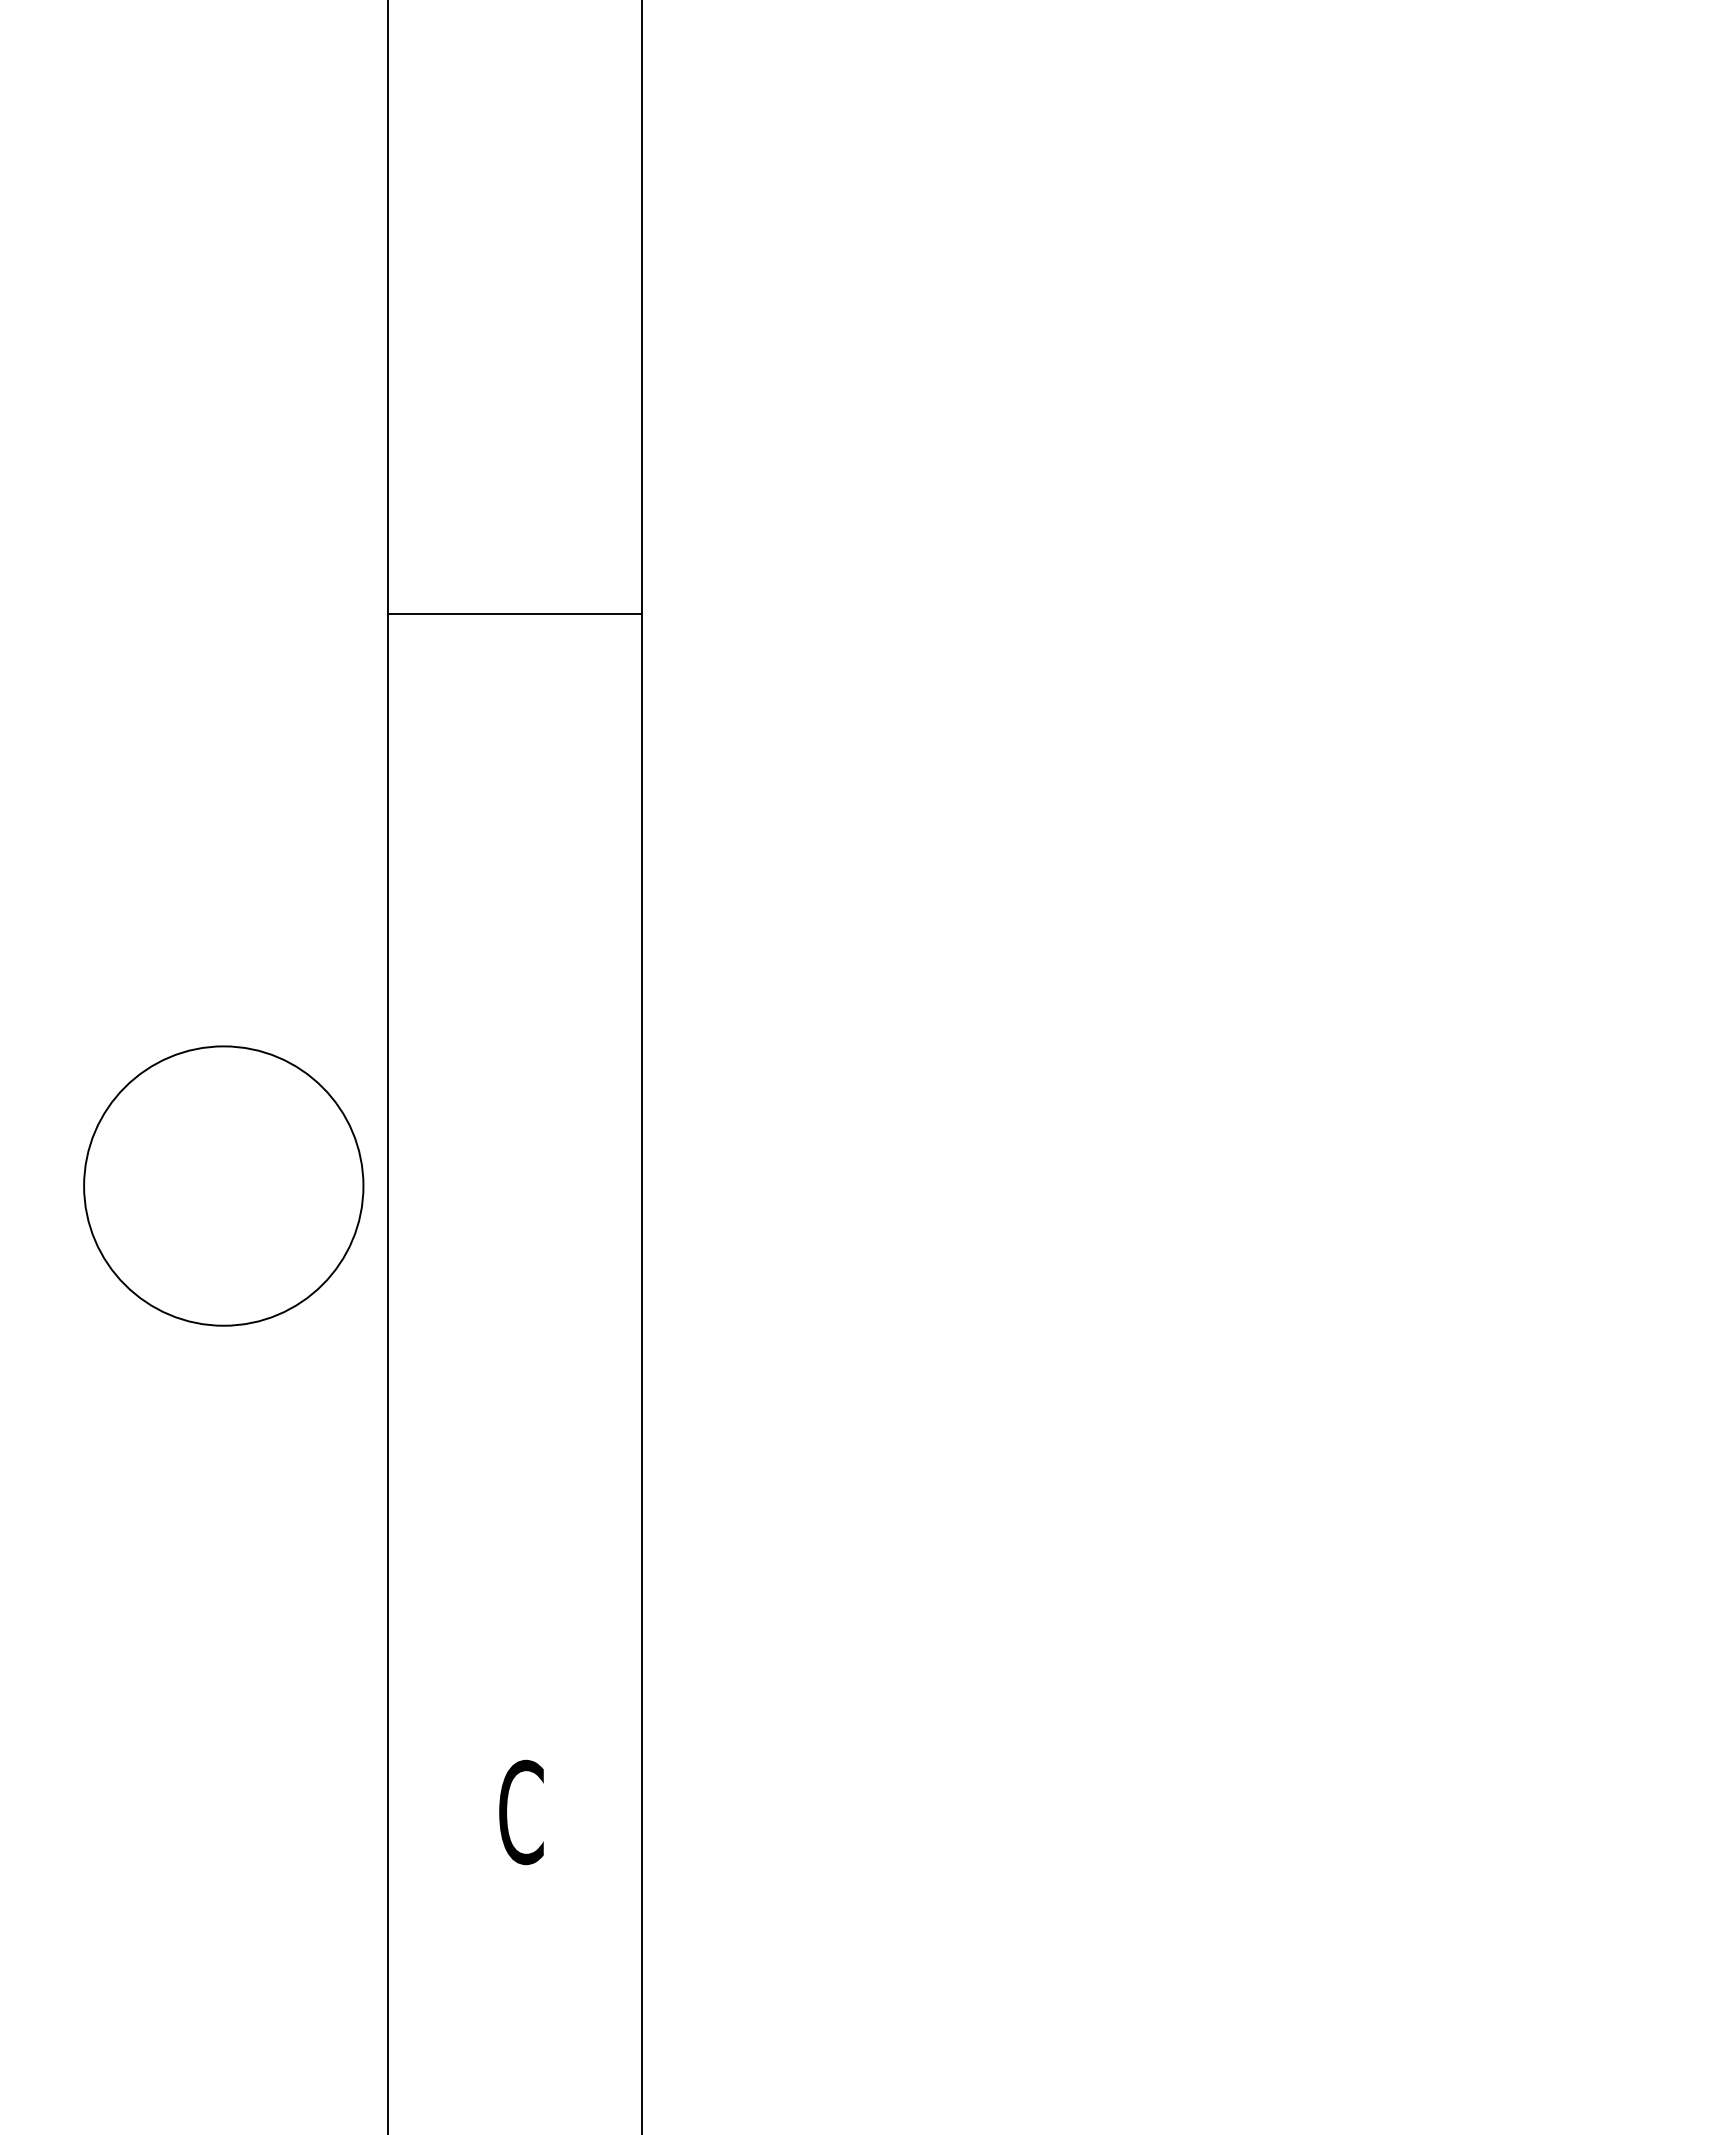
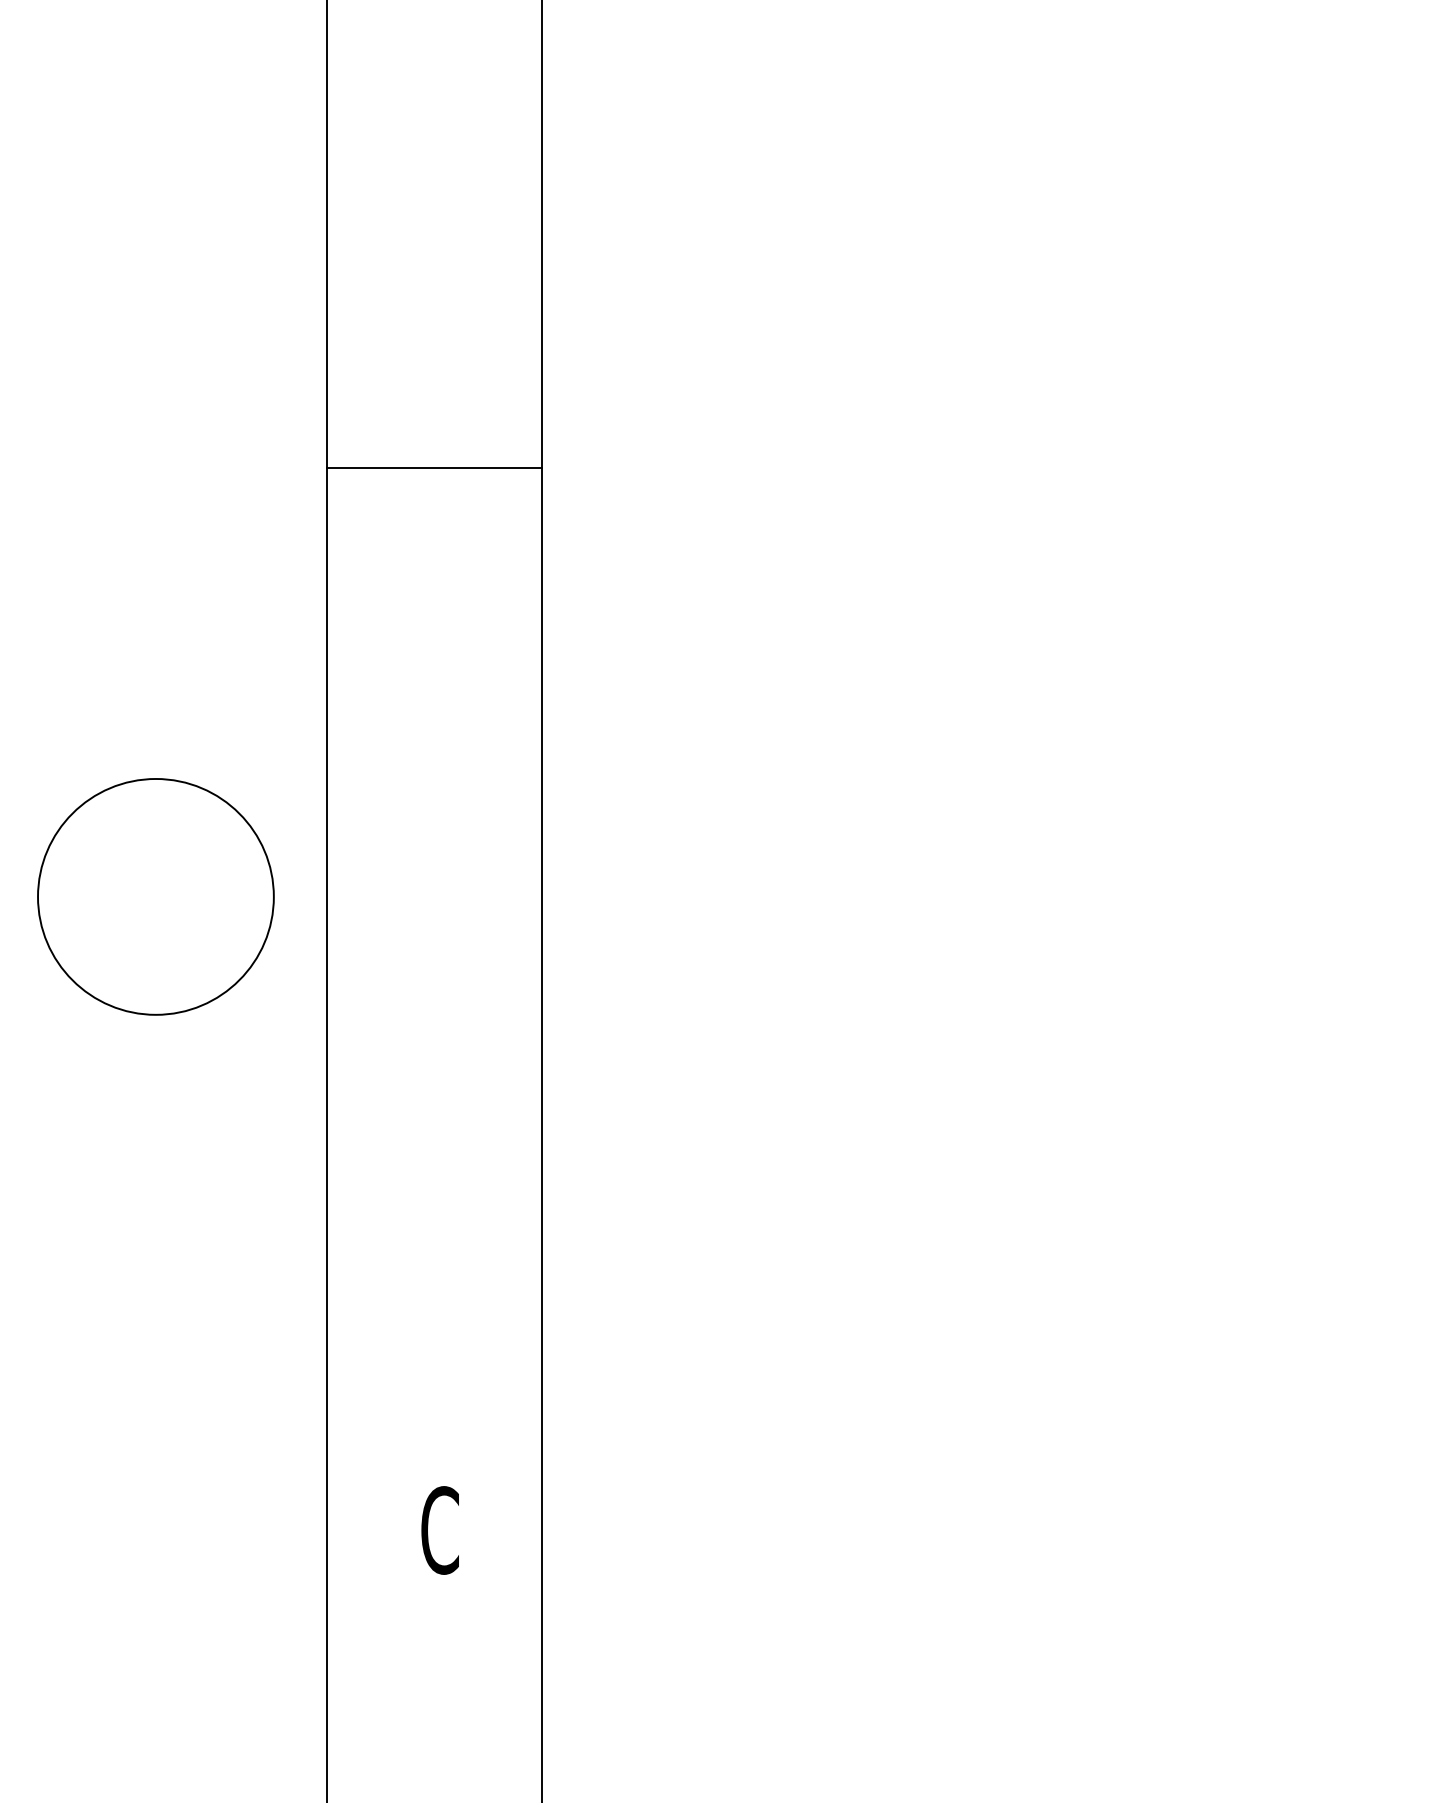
line: (514, 614) -> (434, 468), moved
circle: (223, 1185) -> (155, 896), moved

